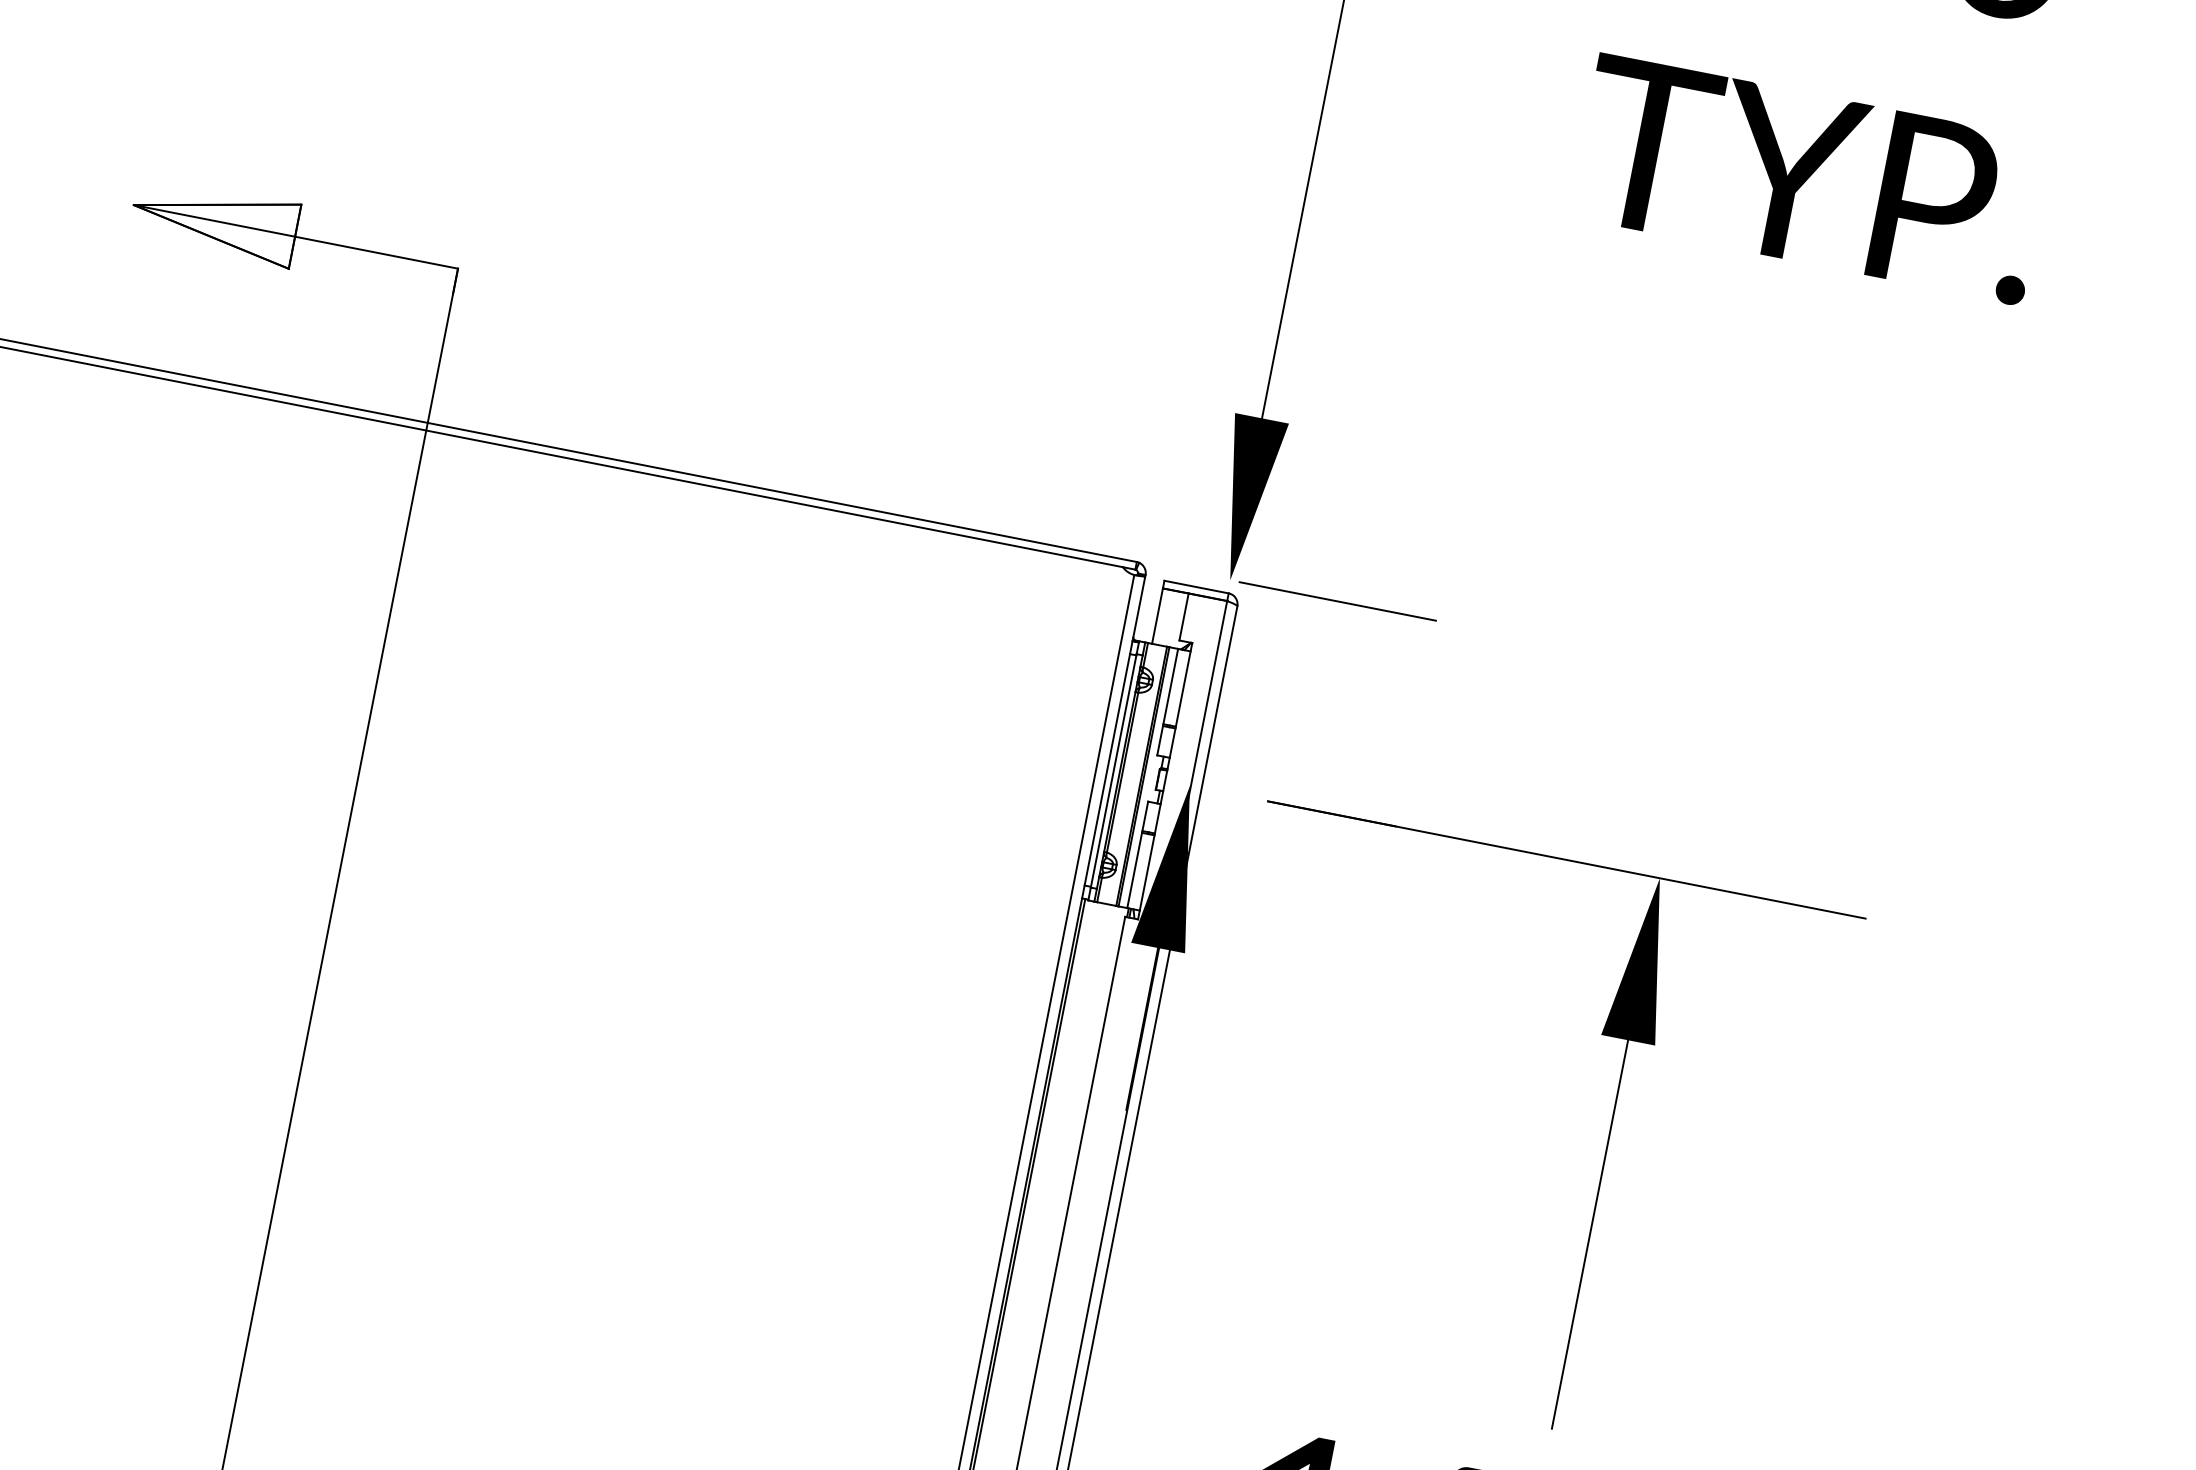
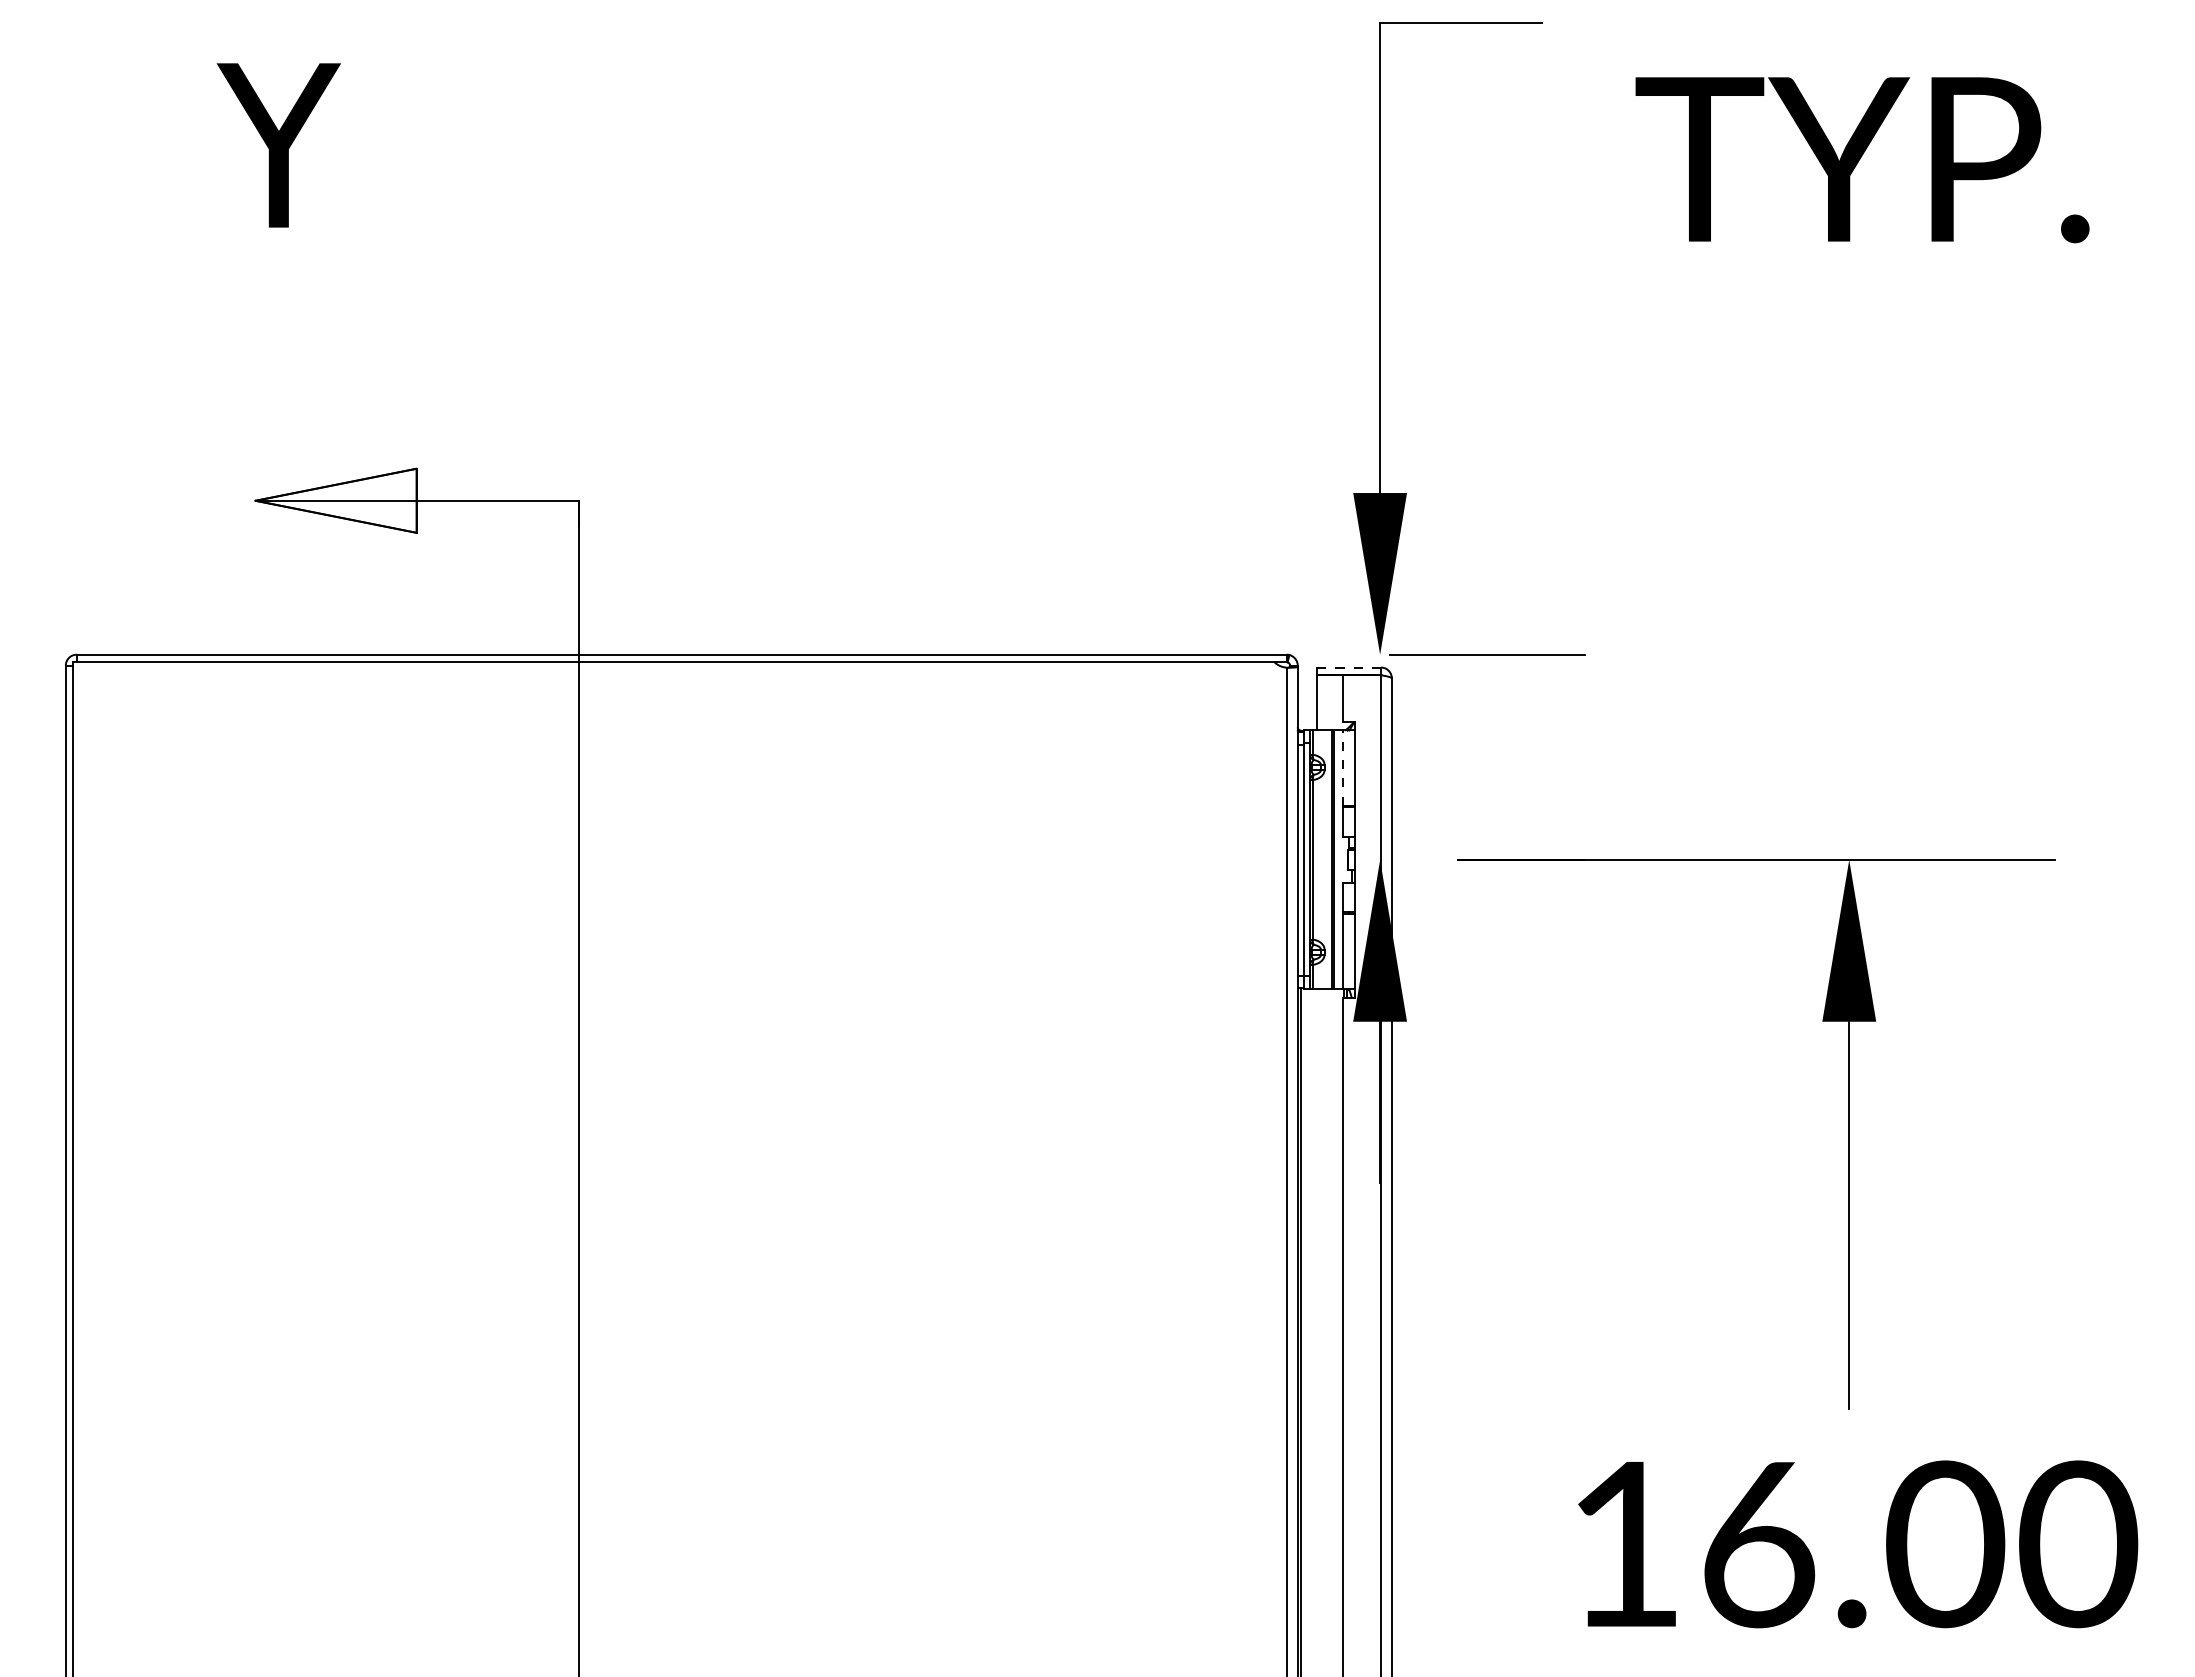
line: (1196, 586) -> (1348, 667), solid -> dashed
line: (1170, 686) -> (1342, 768), solid -> dashed

